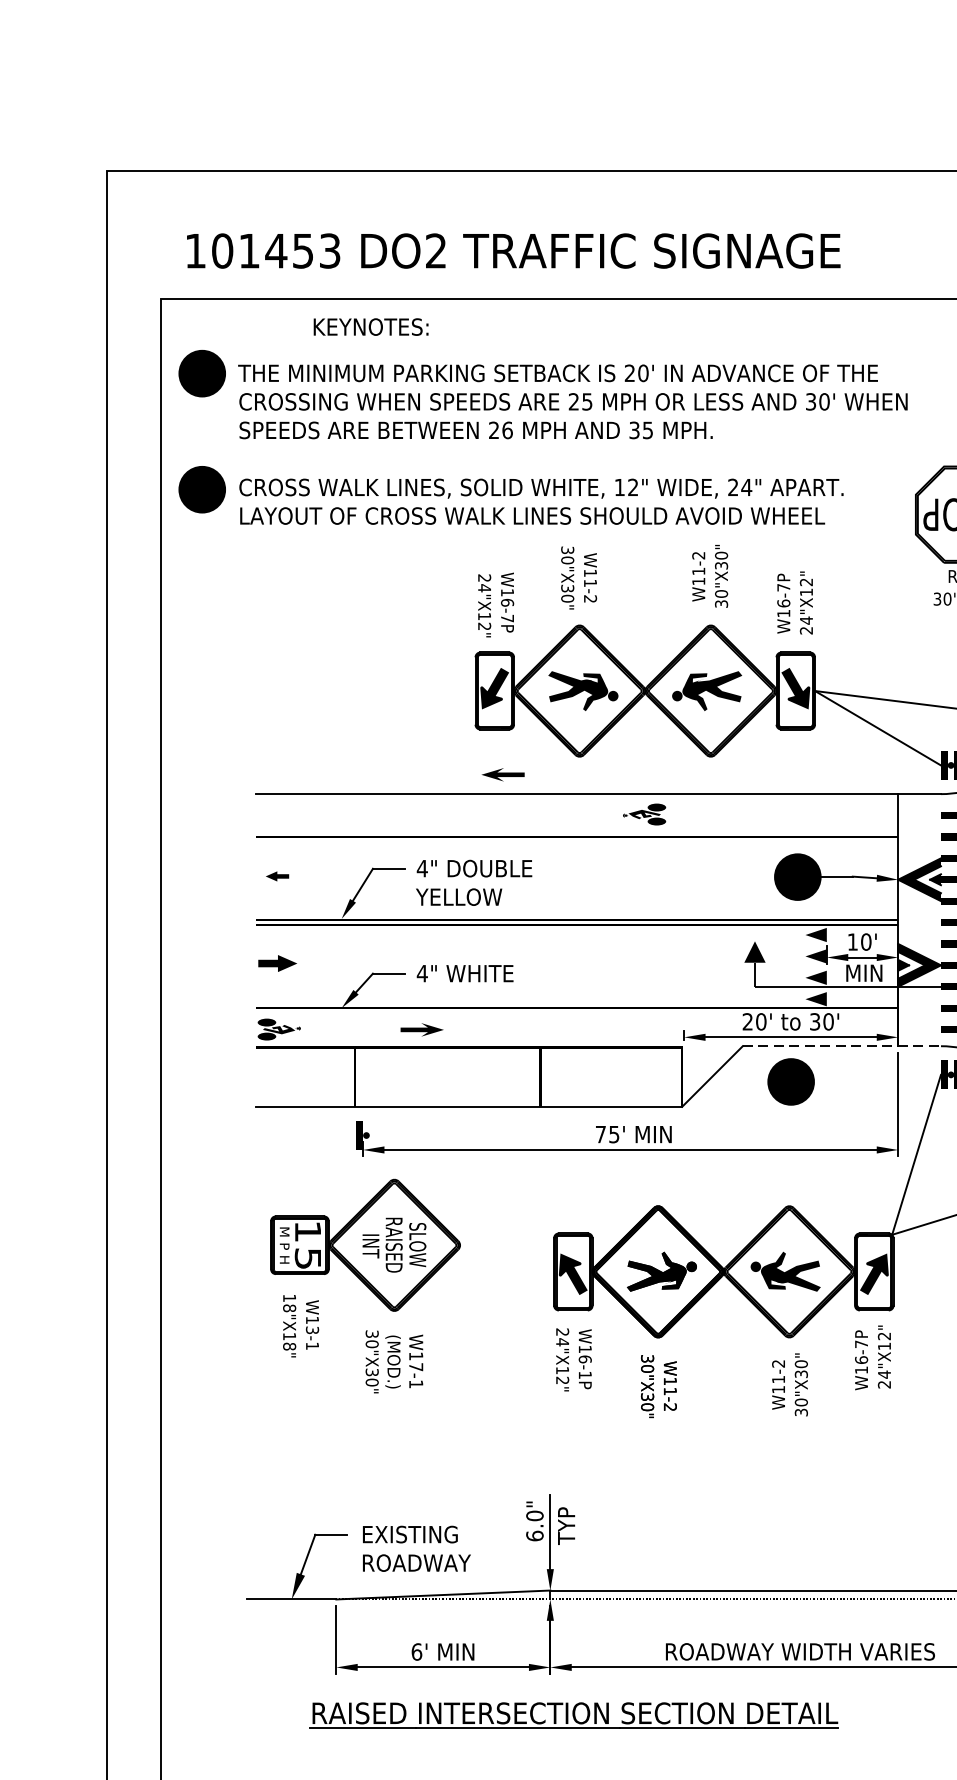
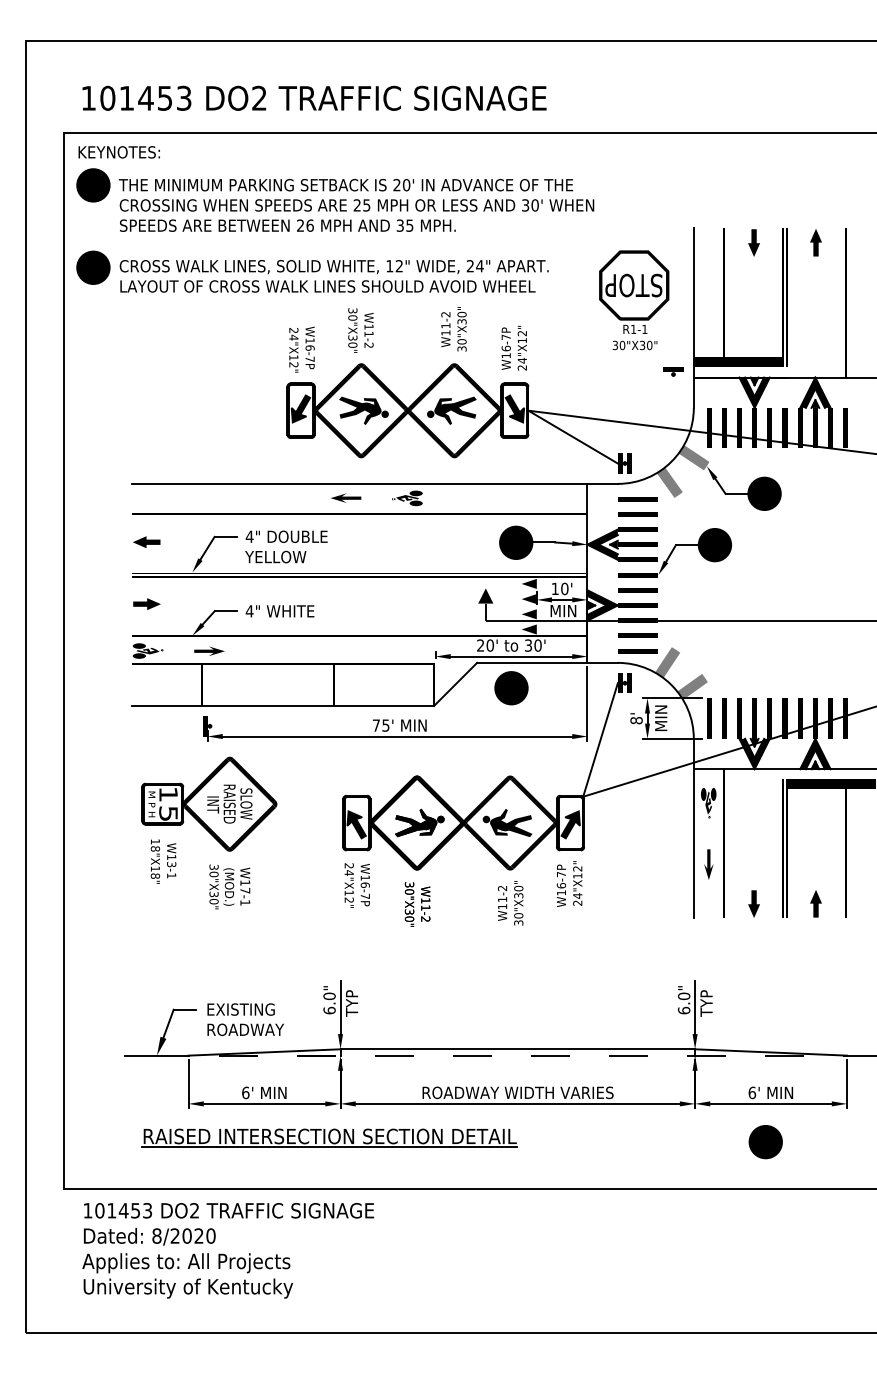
text: (369, 327) -> (118, 152), moved
part: (503, 773) -> (346, 497), moved
part: (277, 876) -> (146, 542), size x1.67
part: (422, 1028) -> (209, 650), moved
line: (843, 1045) -> (548, 662), dashed -> solid
text: (584, 1373) -> (364, 895), W16-1P -> W16-7P
part: (574, 1714) -> (329, 1137), moved

